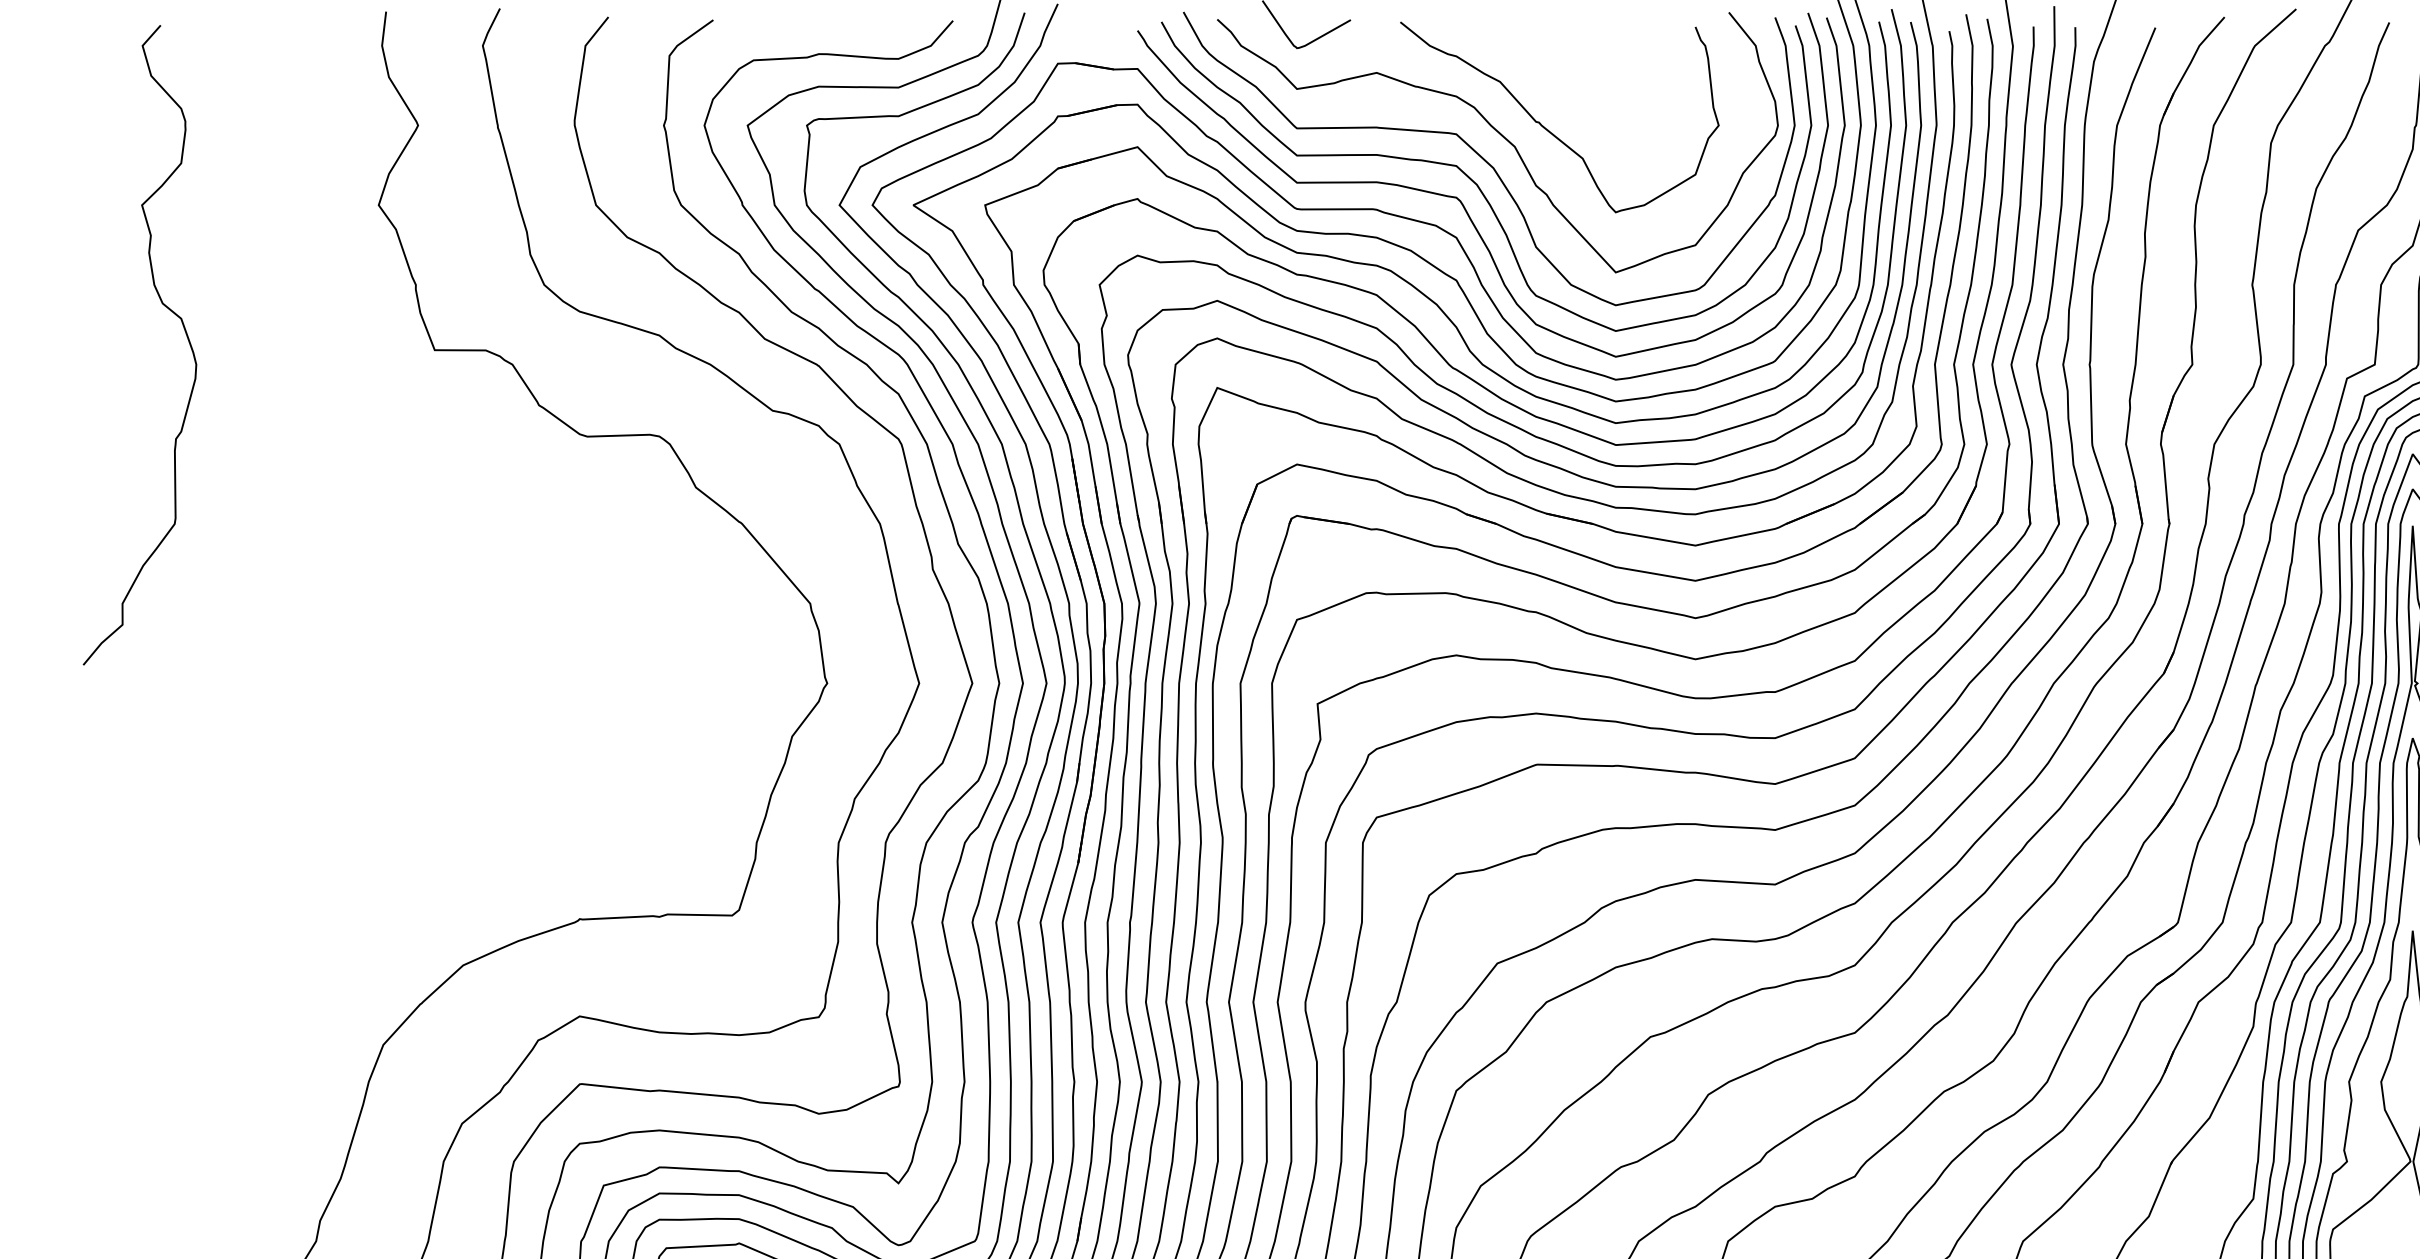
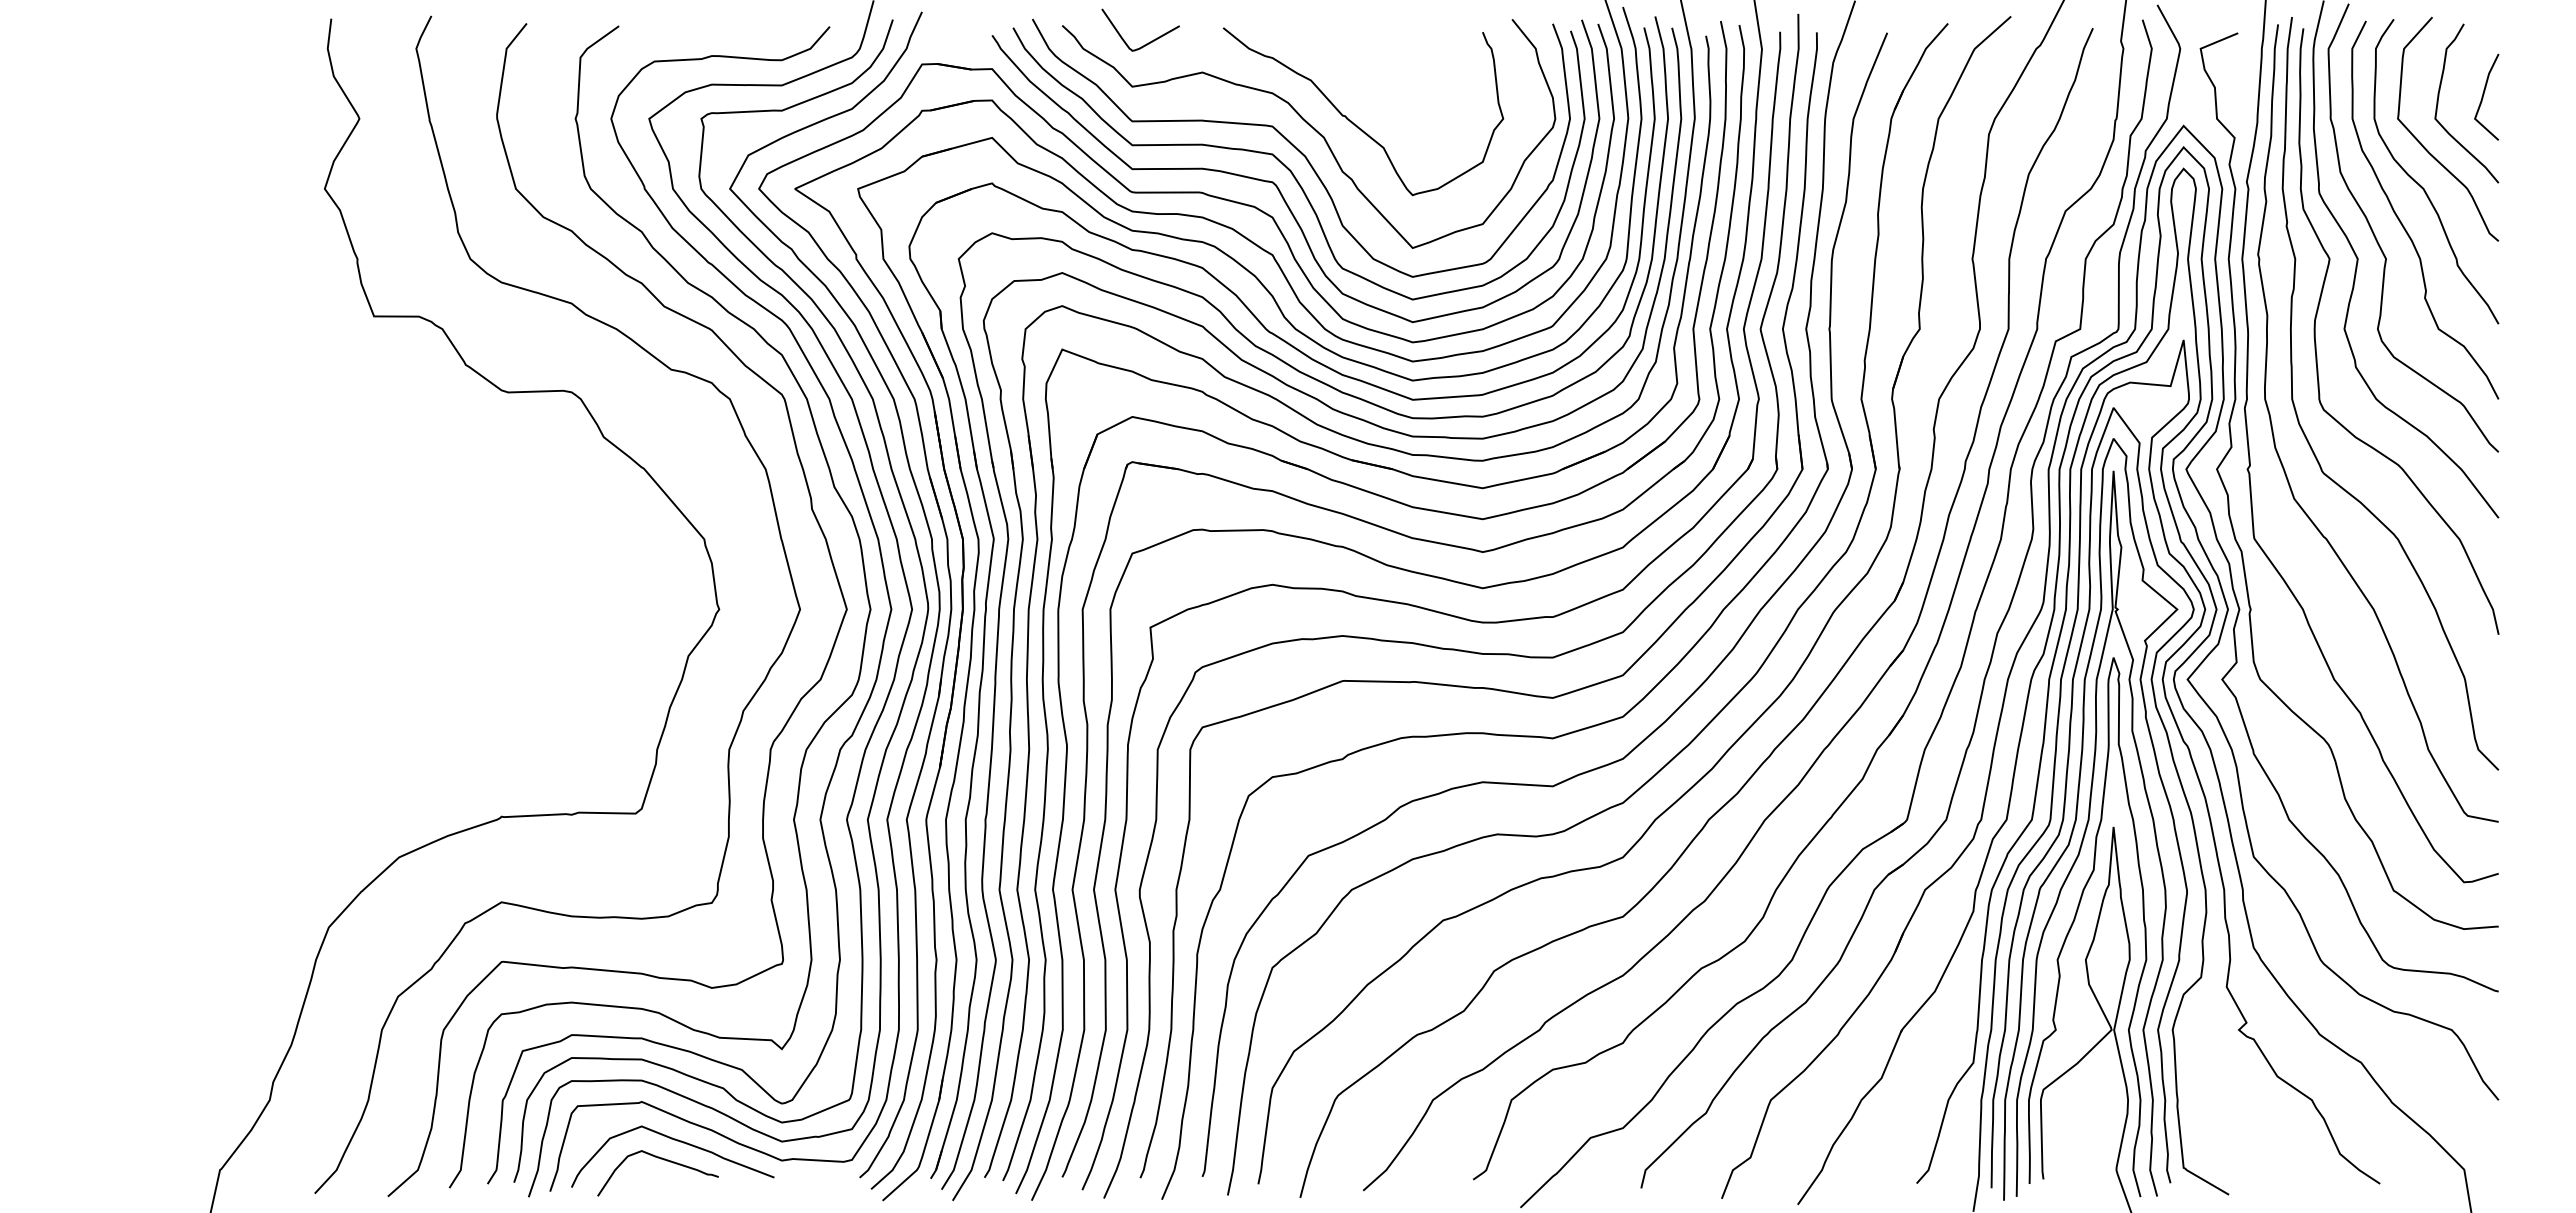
curve: (170, 311) -> (141, 282), removed

